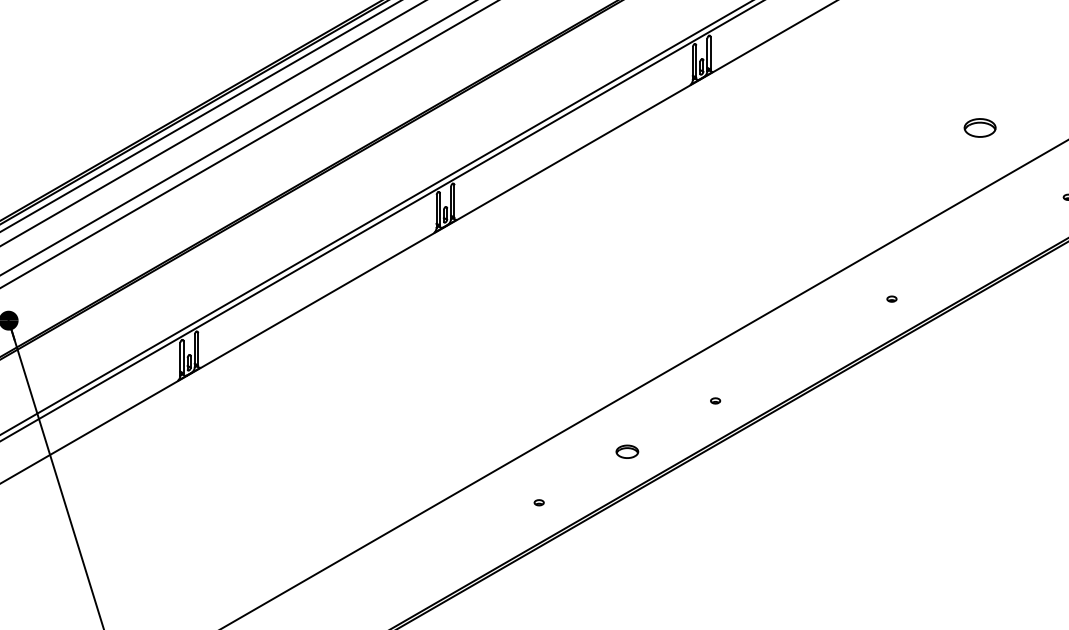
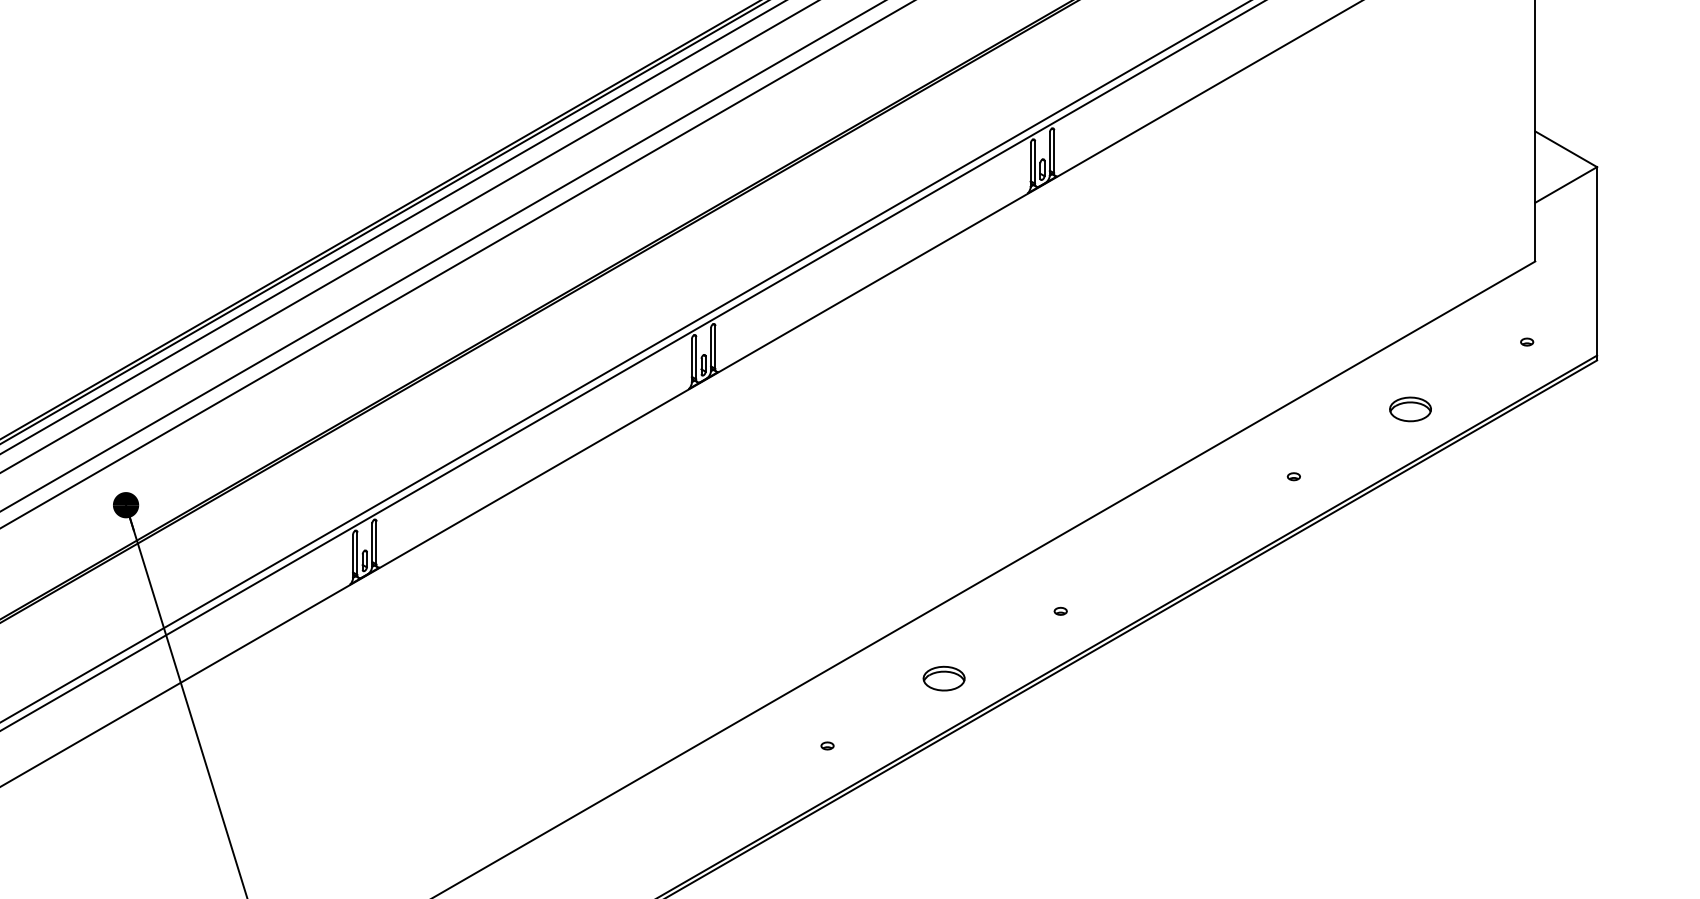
part: (980, 128) -> (1410, 409), moved
part: (626, 451) -> (943, 678), size x1.43

